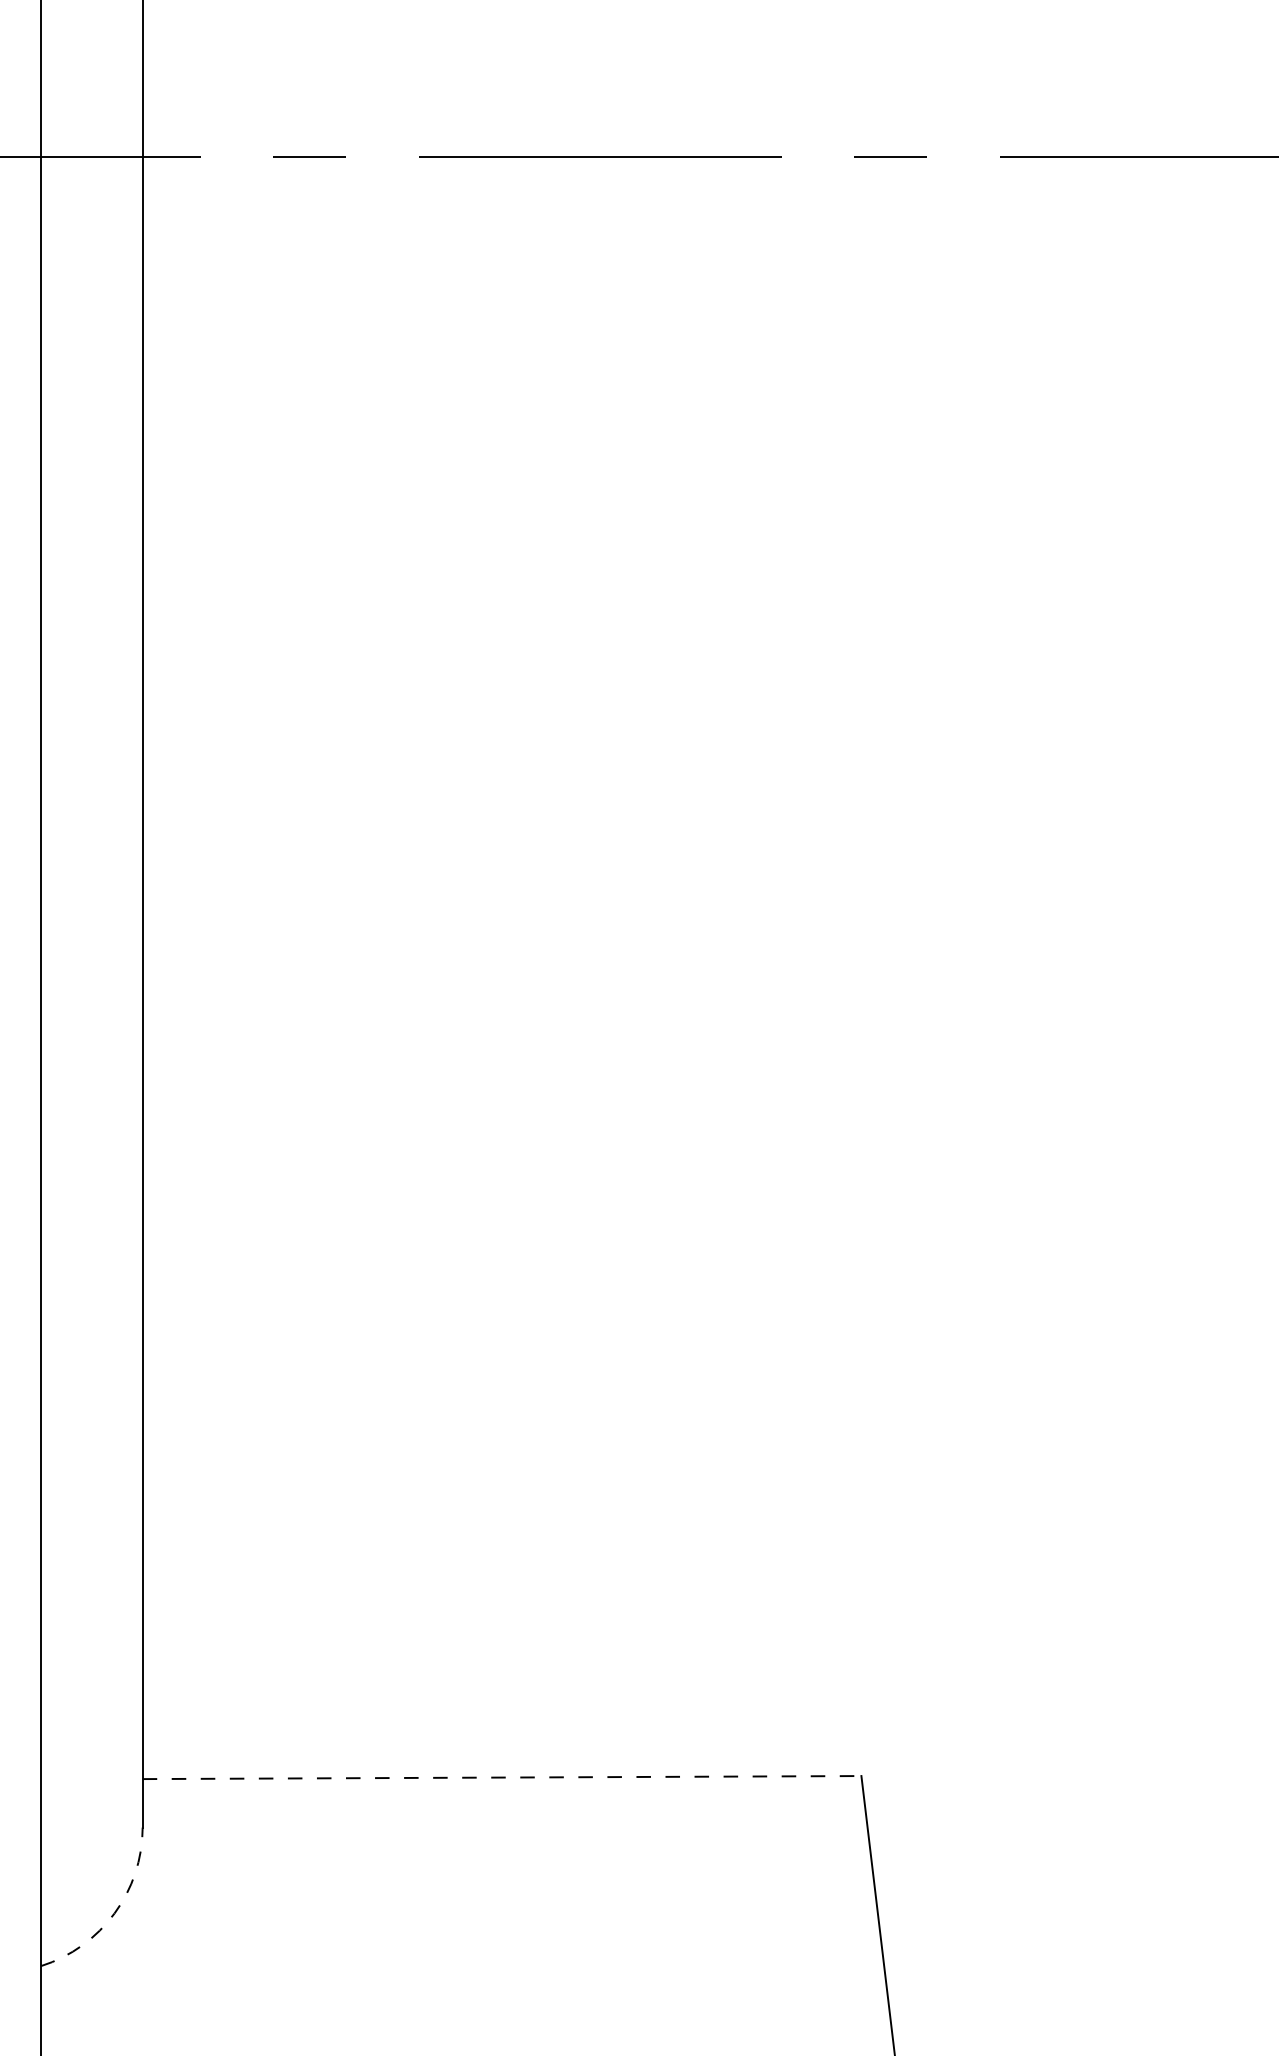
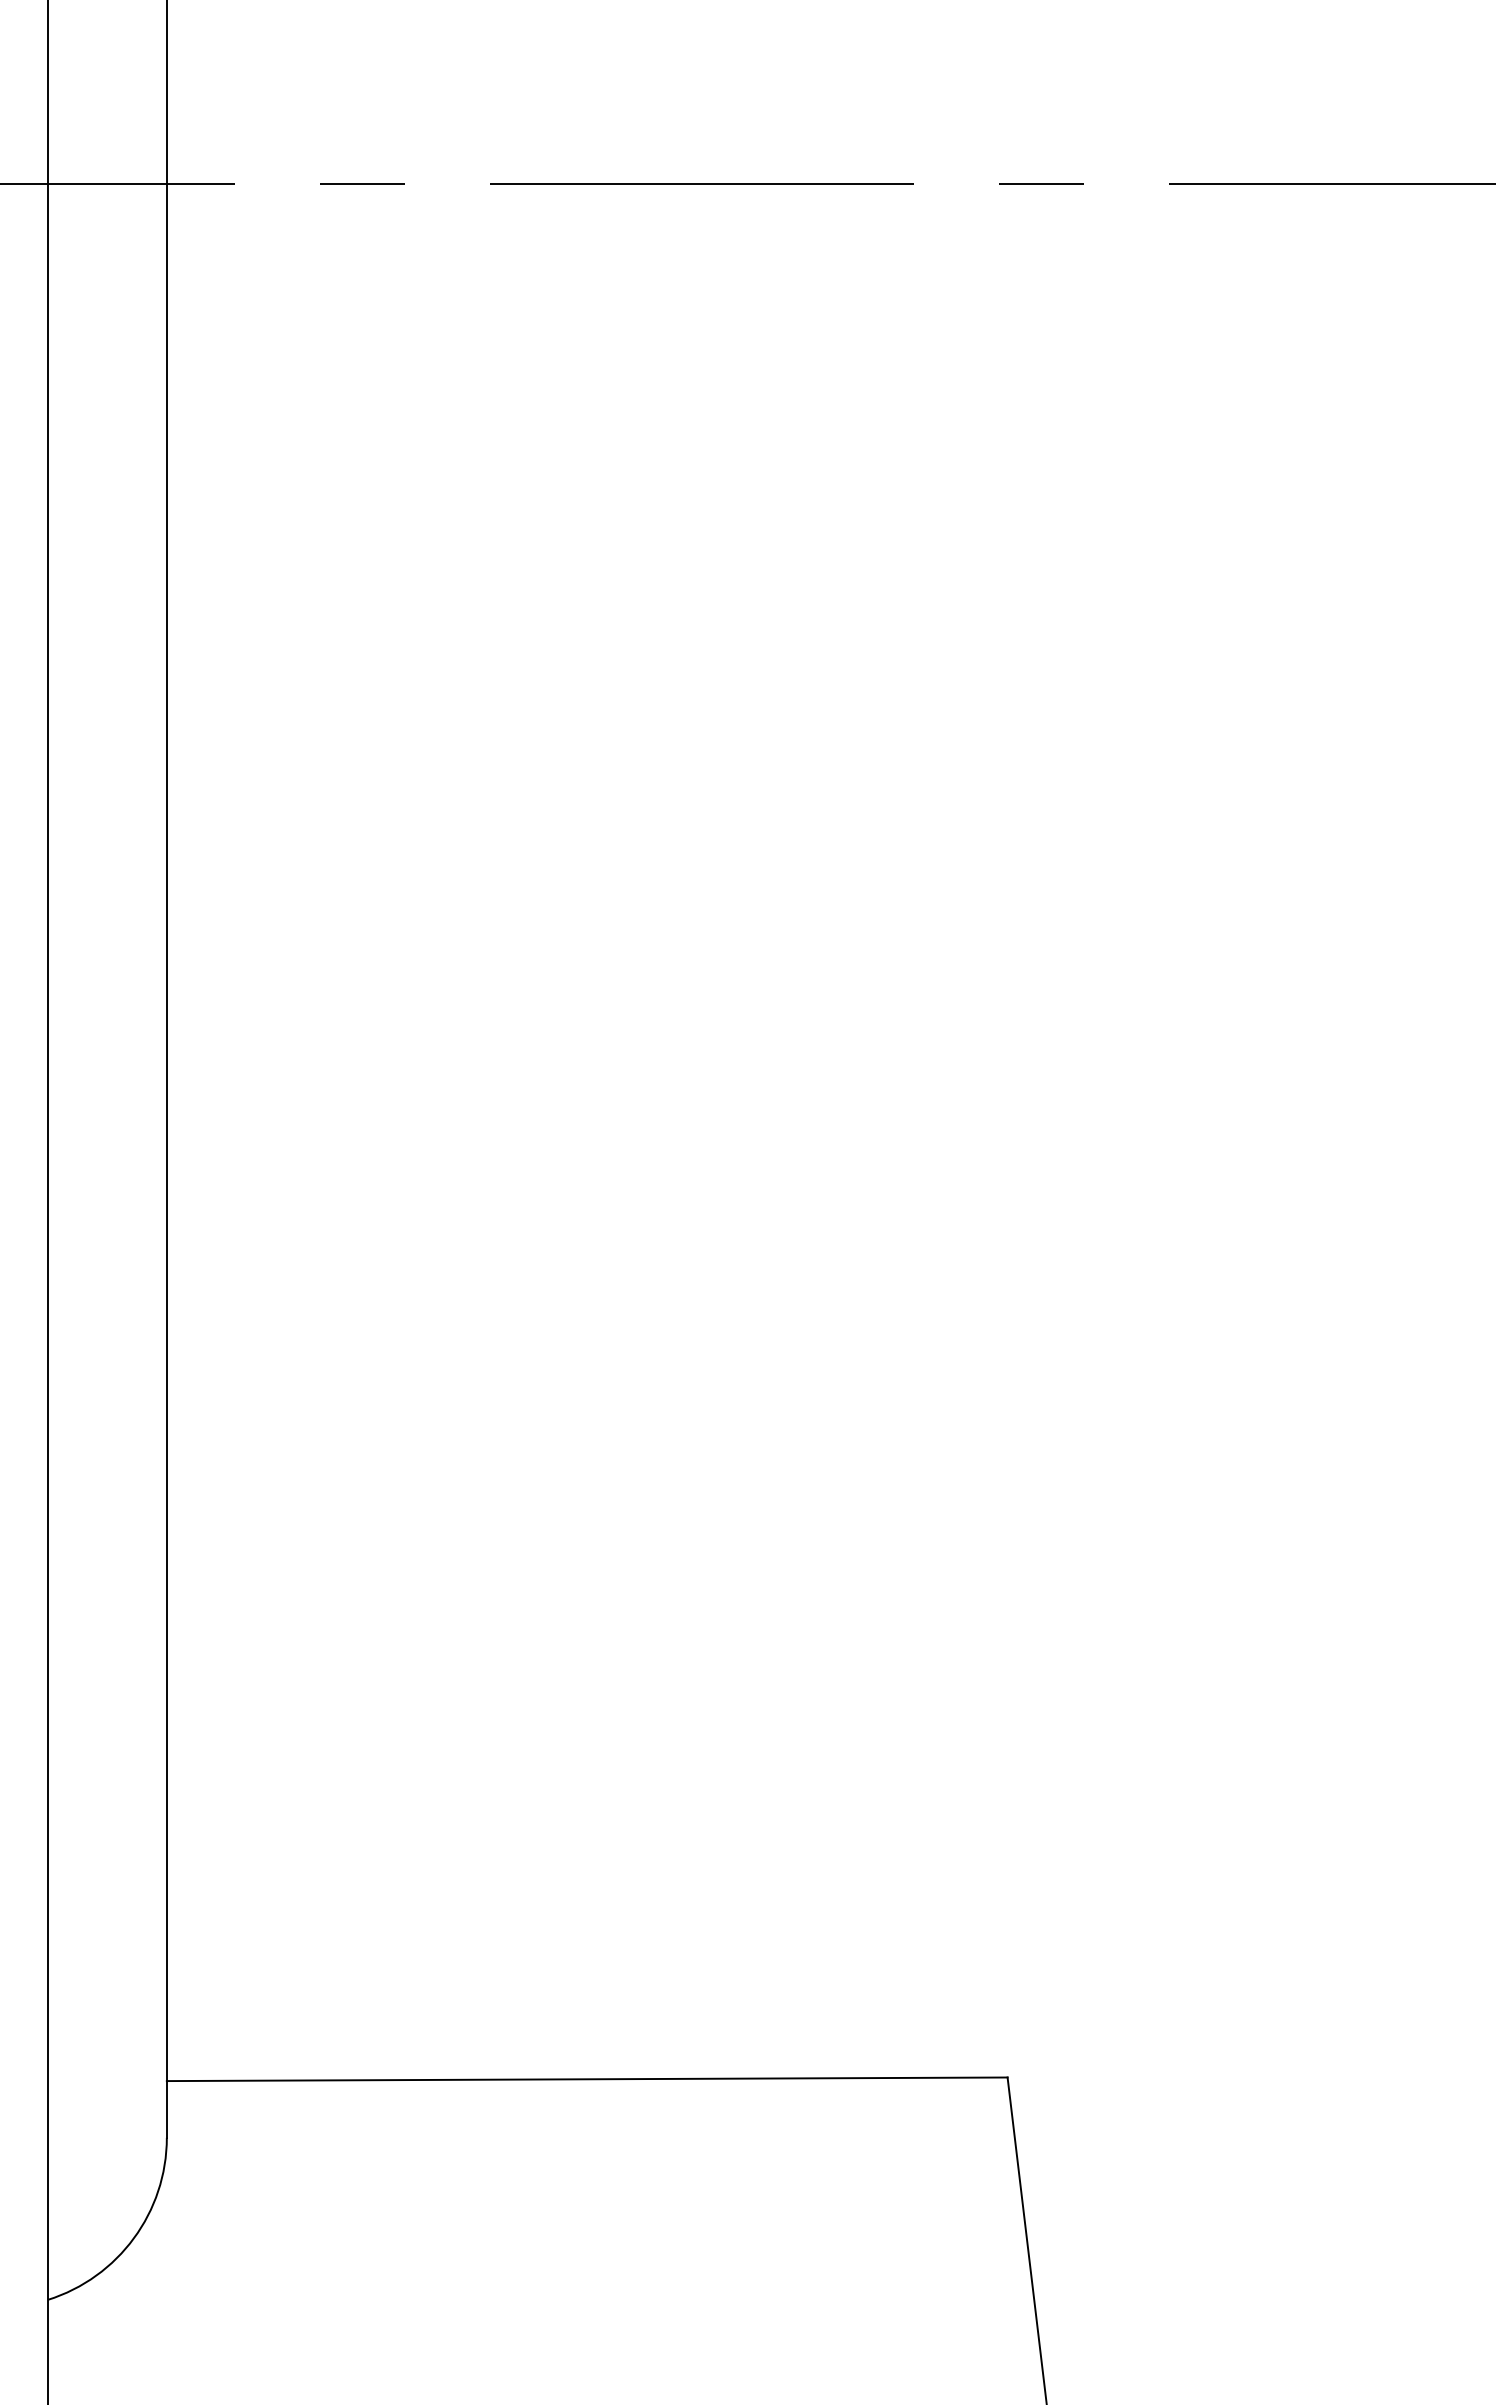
line: (502, 1777) -> (587, 2079), dashed -> solid
arc: (114, 1913) -> (133, 2238), dashed -> solid

